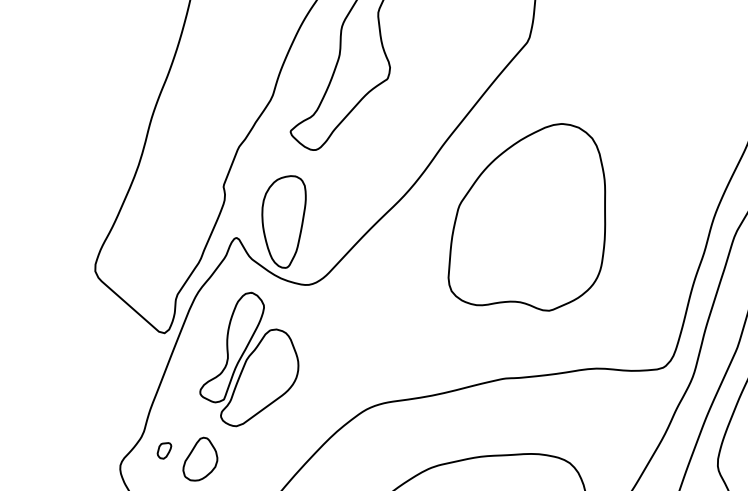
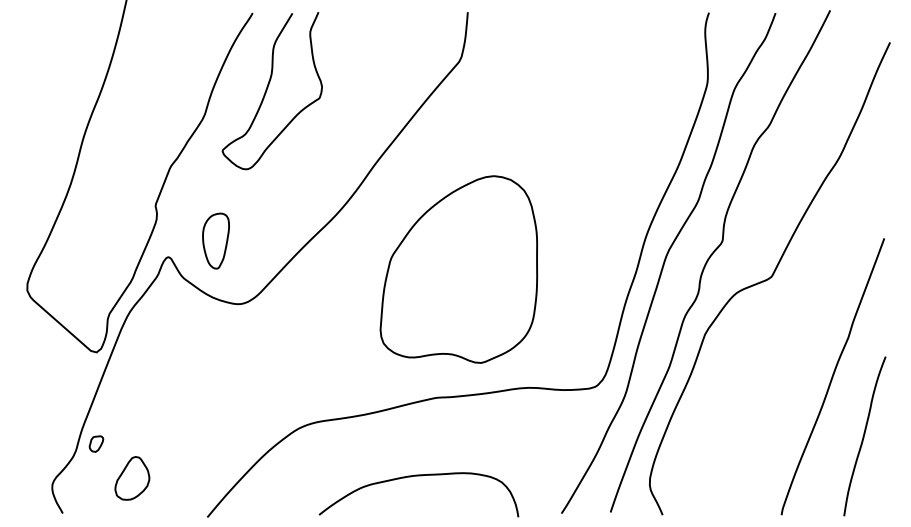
part: (526, 217) -> (458, 269), moved
part: (283, 221) -> (215, 240), size x0.6
part: (249, 359) -> (181, 378), removed
part: (164, 450) -> (96, 443), moved

